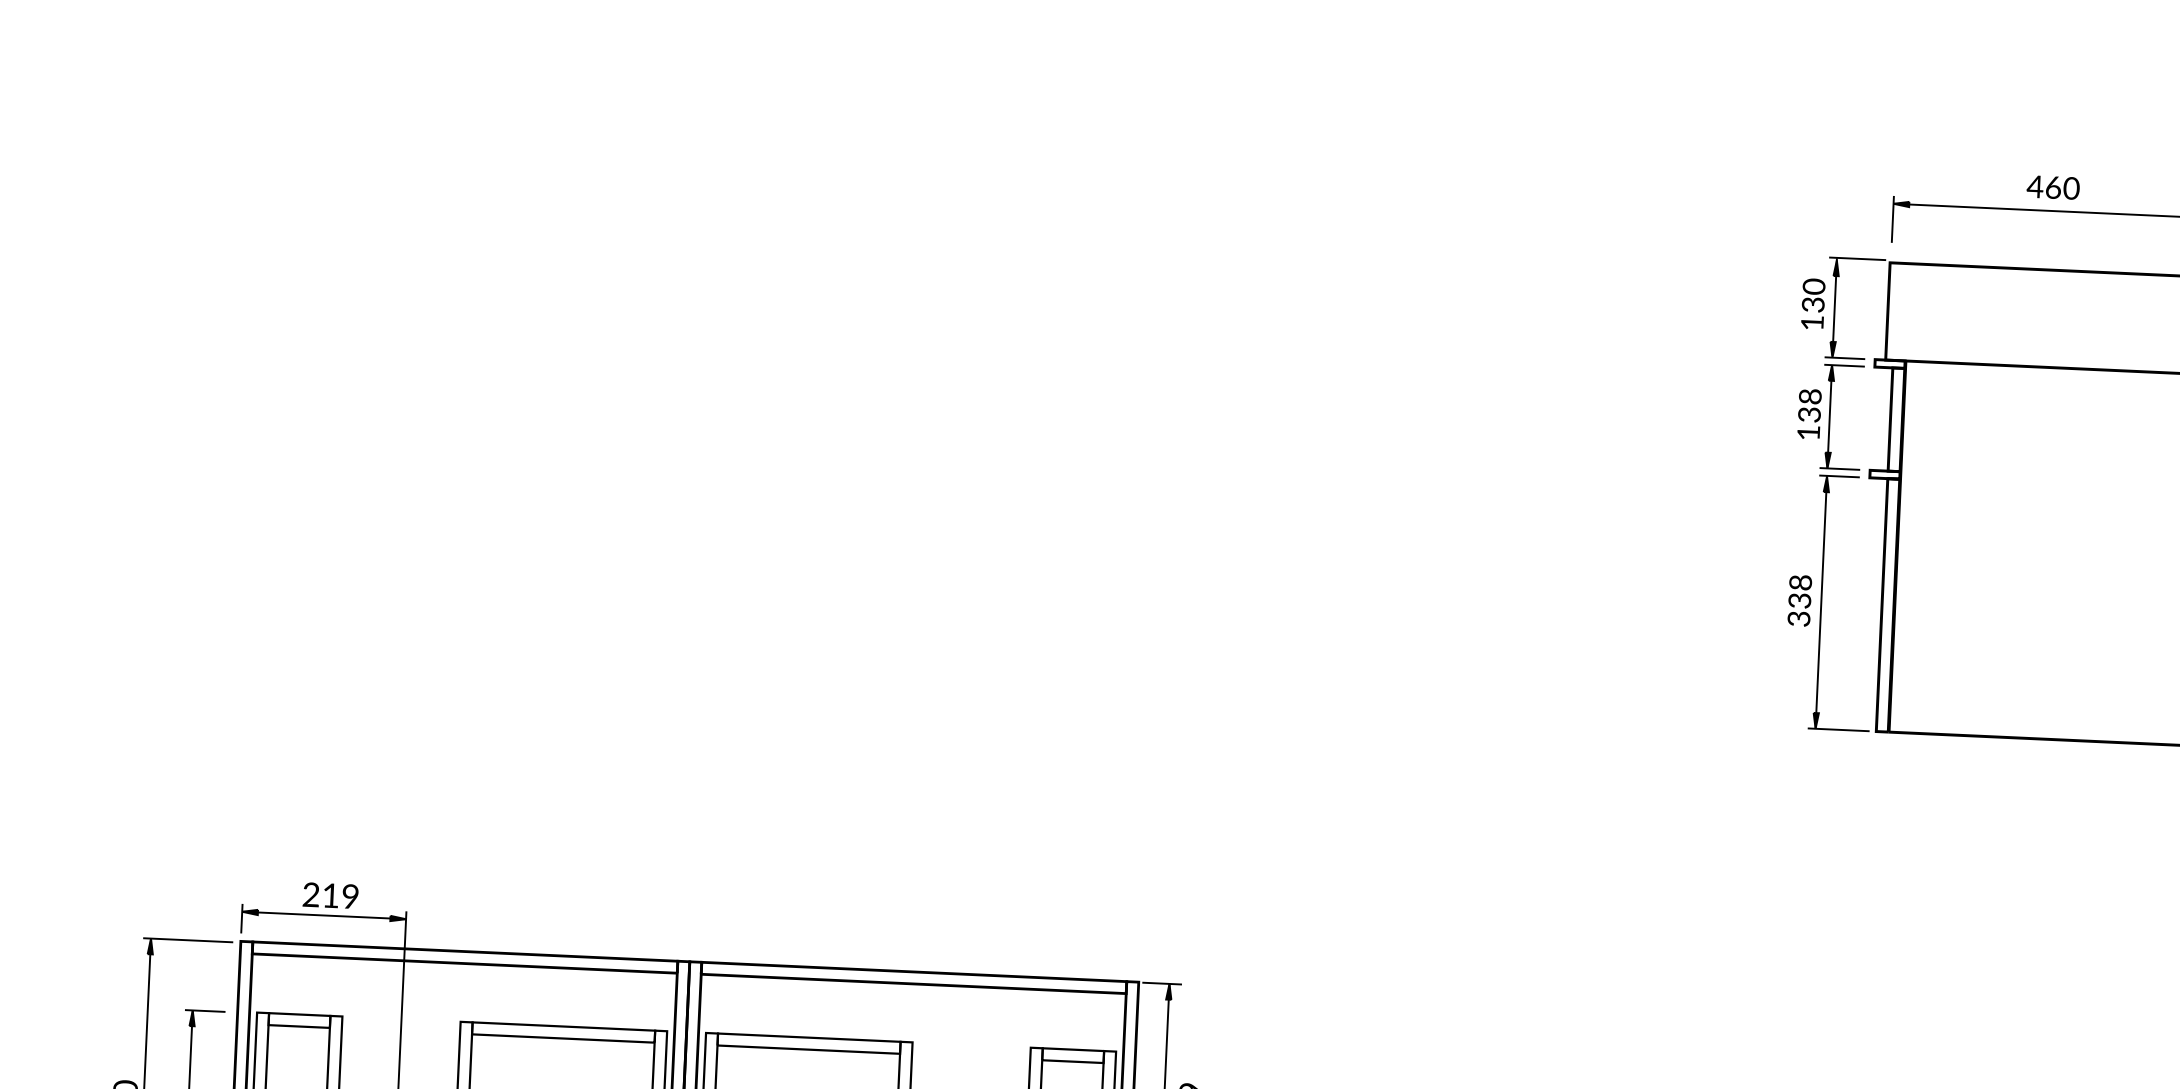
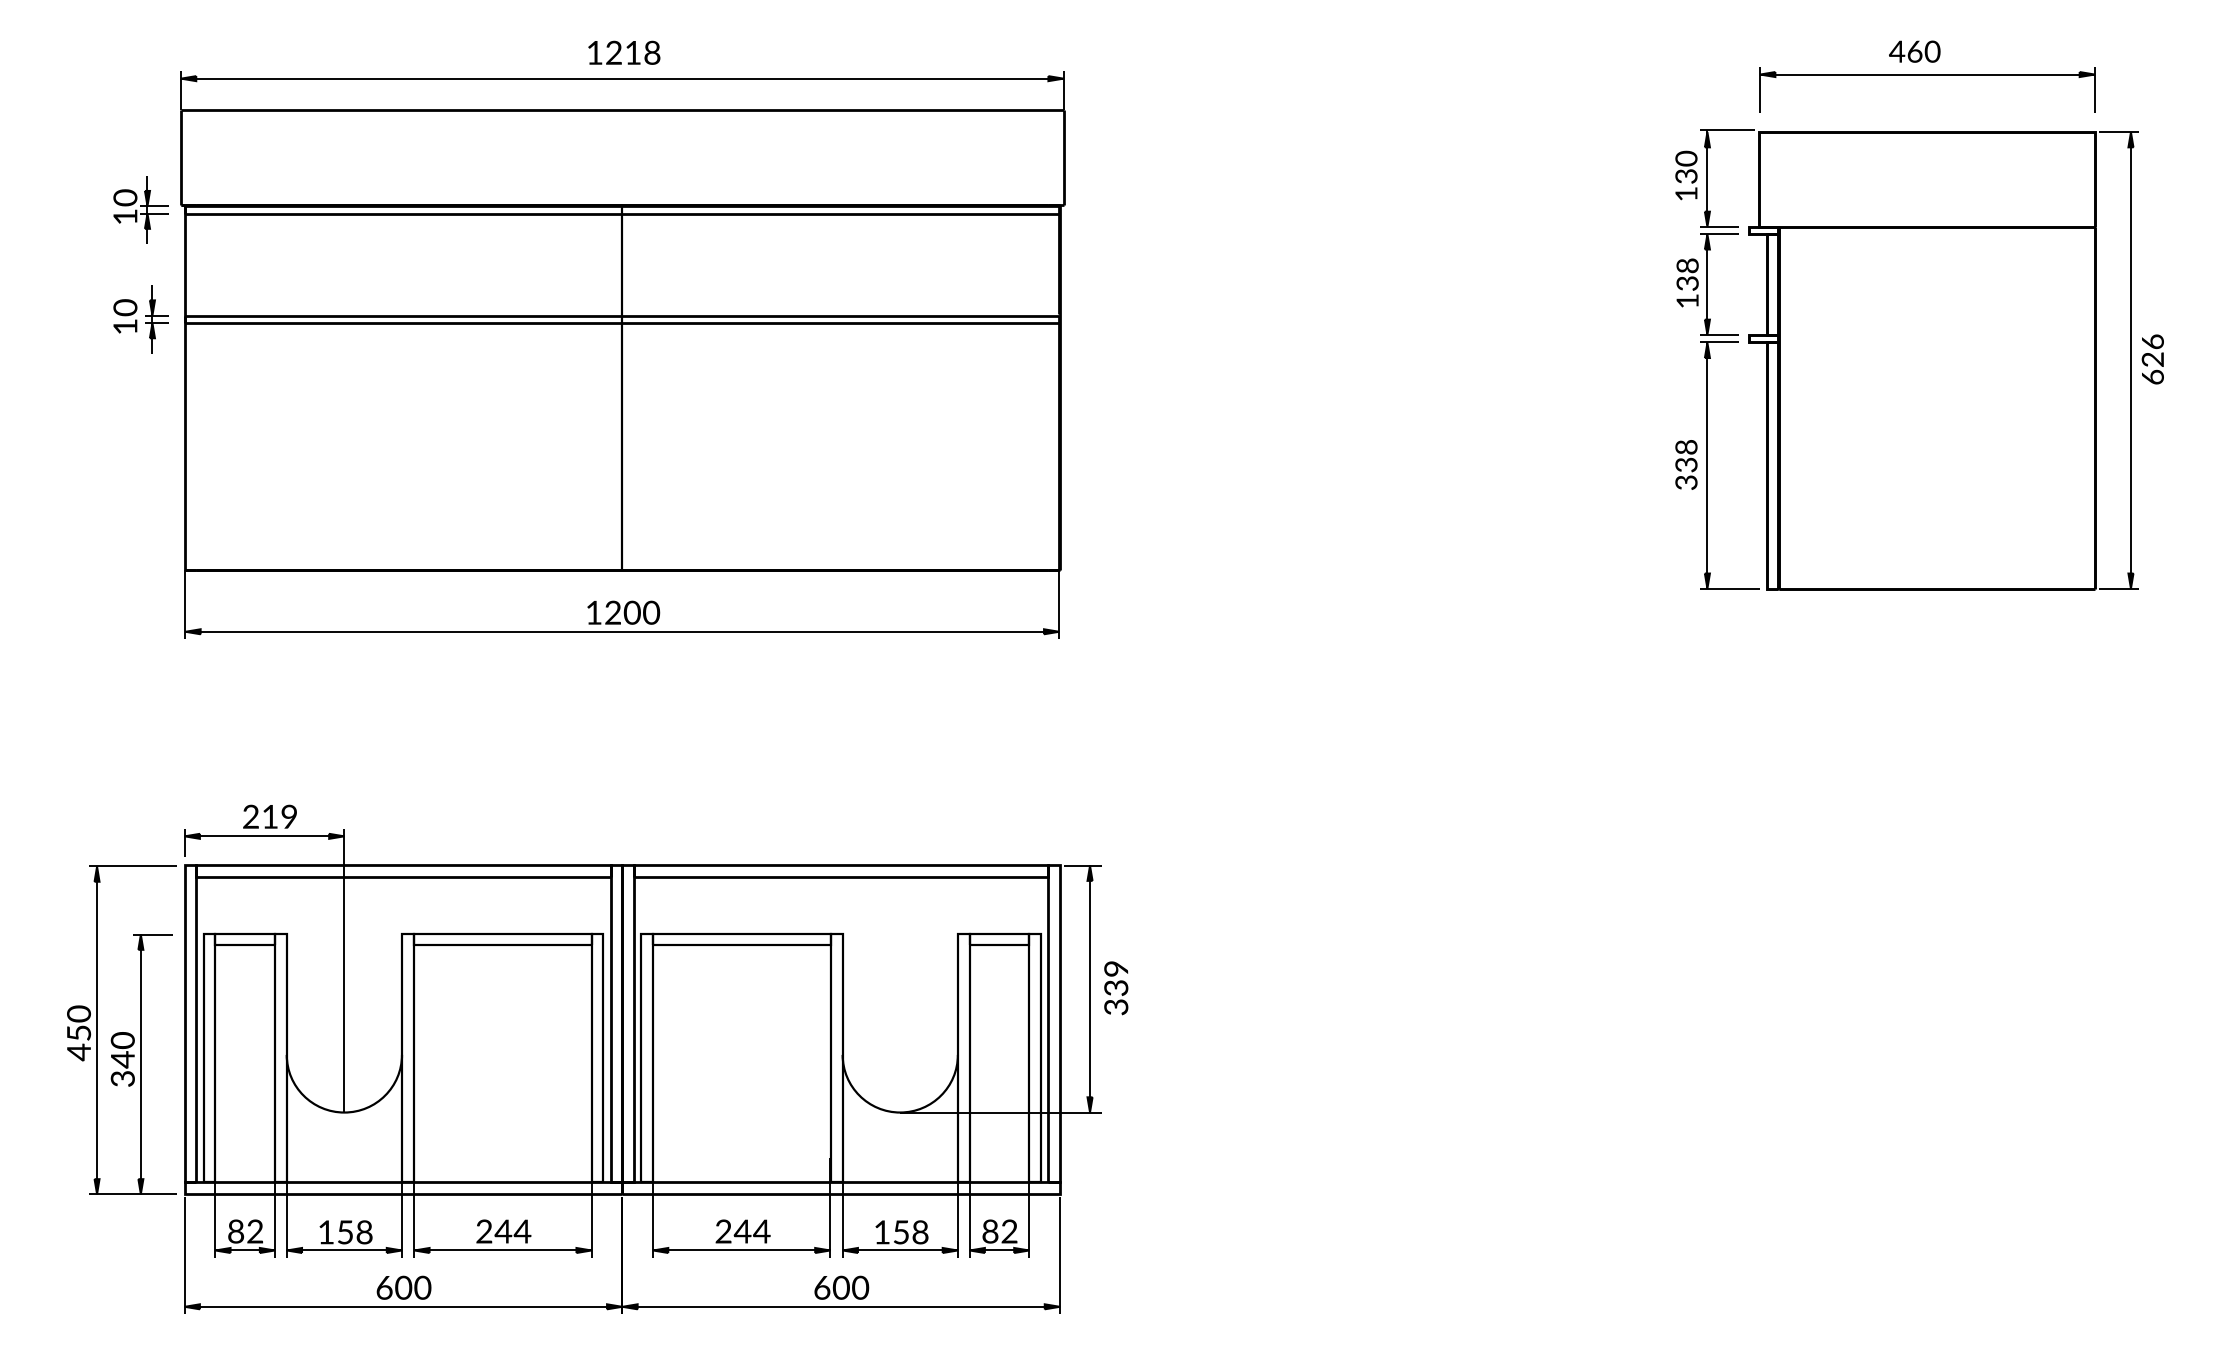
part: (680, 421) -> (589, 339), added

